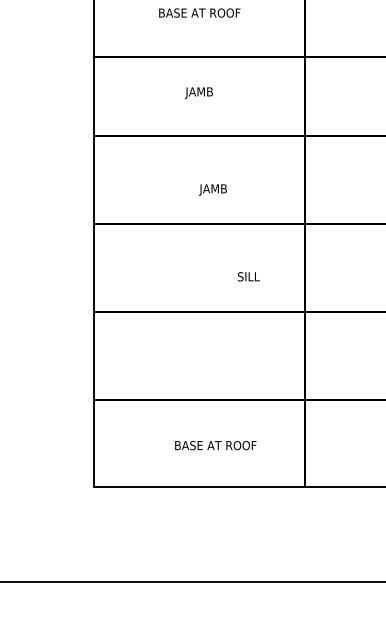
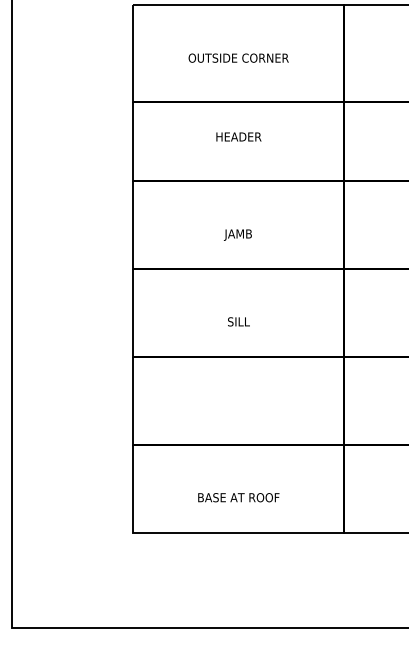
text: (199, 12) -> (238, 57), BASE AT ROOF -> OUTSIDE CORNER
text: (199, 92) -> (238, 137), JAMB -> HEADER
text: (212, 189) -> (237, 234), moved
text: (248, 276) -> (238, 321), moved
text: (215, 445) -> (238, 497), moved

